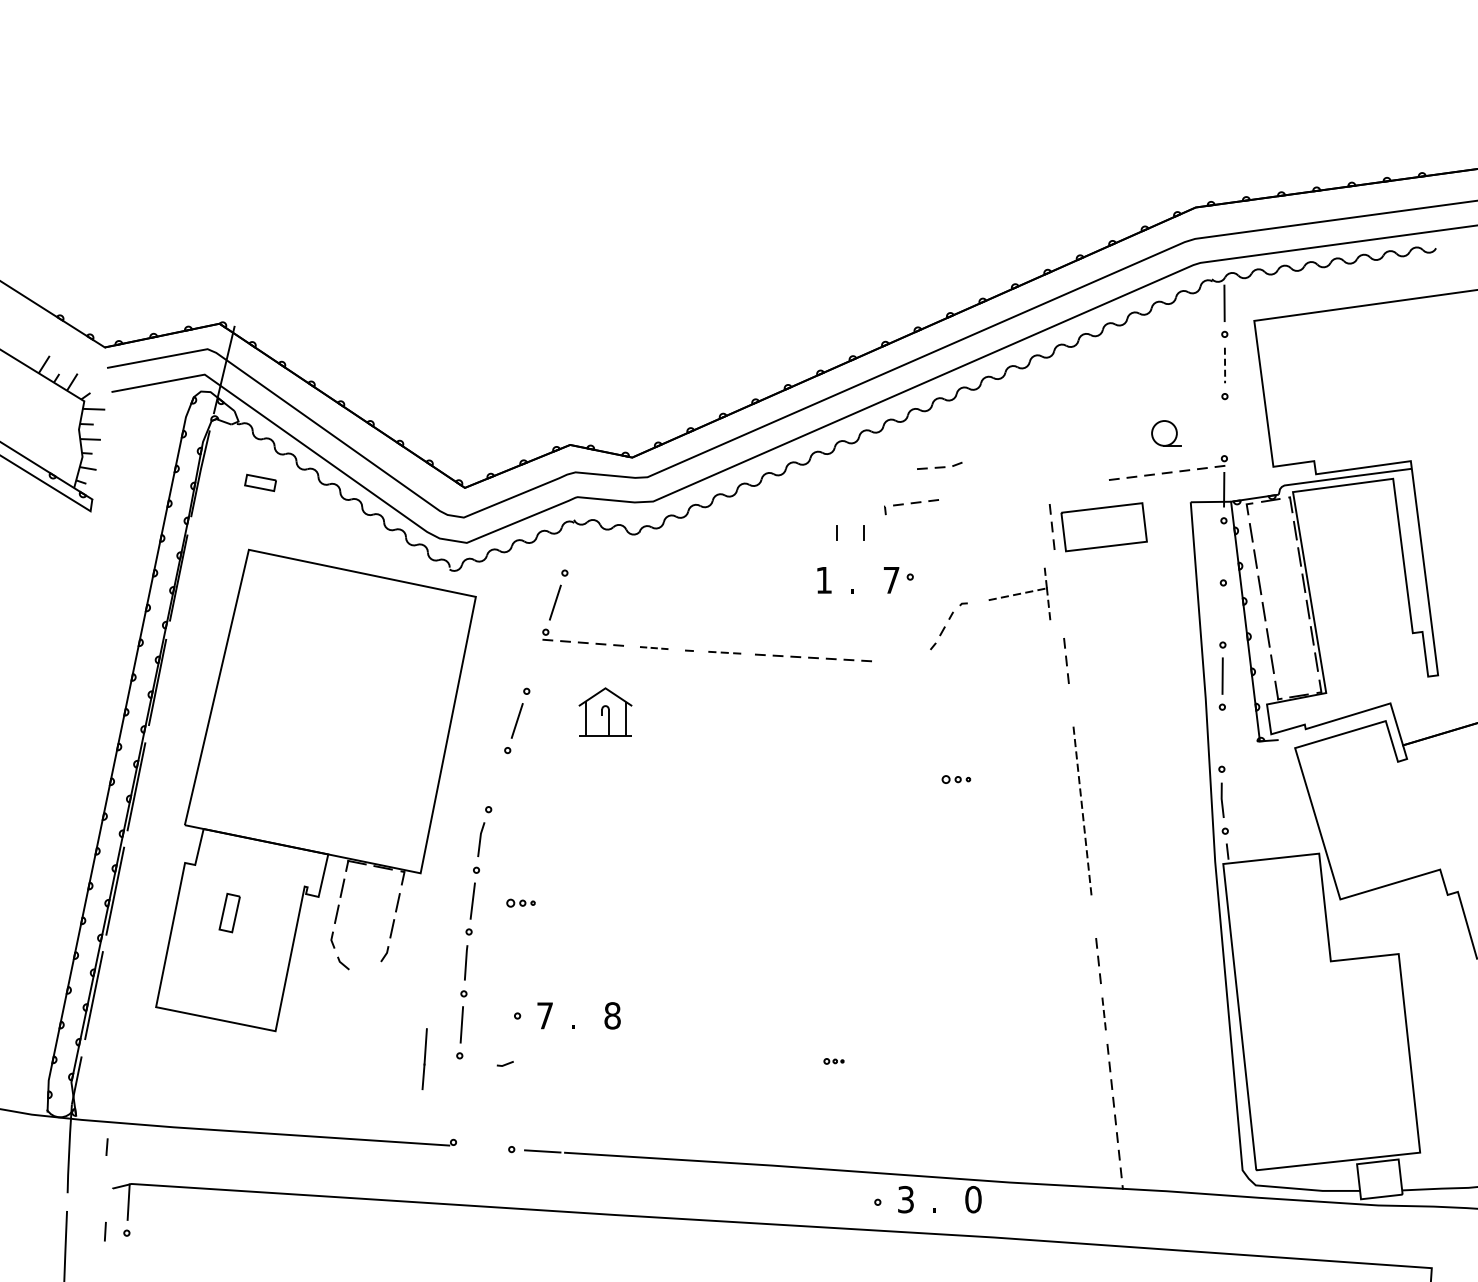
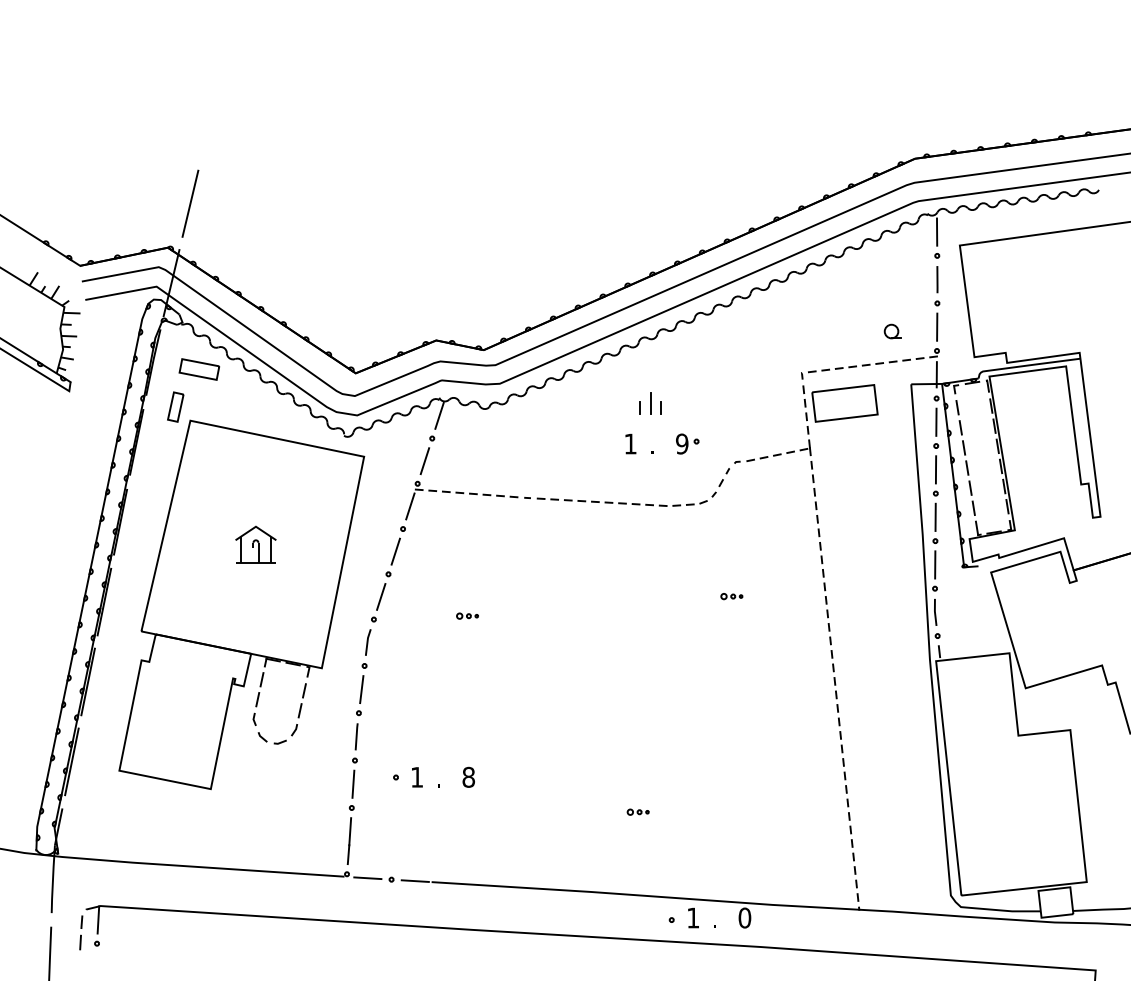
line: (248, 266) -> (190, 203), added
line: (1225, 366) -> (937, 280), dashed -> solid
line: (1224, 427) -> (937, 327), added
part: (1166, 432) -> (892, 330), size x0.71
part: (939, 465) -> (689, 503), moved
part: (260, 482) -> (199, 369), size x1.67
part: (911, 507) -> (822, 373), moved
line: (850, 526) -> (650, 402), added
line: (573, 543) -> (438, 415), added
line: (1223, 551) -> (936, 422), added
text: (891, 580) -> (682, 444), 7 -> 9
part: (1019, 593) -> (780, 454), size x1.43
line: (1223, 613) -> (936, 469), added
part: (654, 647) -> (500, 495), size x1.67
part: (724, 652) -> (554, 499), size x1.43
line: (535, 661) -> (409, 506), added
part: (605, 711) -> (255, 544), moved
line: (1222, 738) -> (935, 565), added
line: (497, 779) -> (380, 596), added
part: (1082, 810) -> (828, 620), size x1.43
part: (520, 902) -> (467, 615), moved
part: (229, 912) -> (175, 406), moved
part: (1103, 1013) -> (844, 775), size x1.43
text: (544, 1015) -> (416, 777), 7 -> 1
line: (424, 1059) -> (349, 841), moved
part: (833, 1061) -> (637, 812), size x1.43
line: (505, 1063) -> (280, 741), moved
line: (106, 1146) -> (81, 921), moved
line: (480, 1147) -> (367, 878), added
text: (905, 1199) -> (692, 917), 3 -> 1

